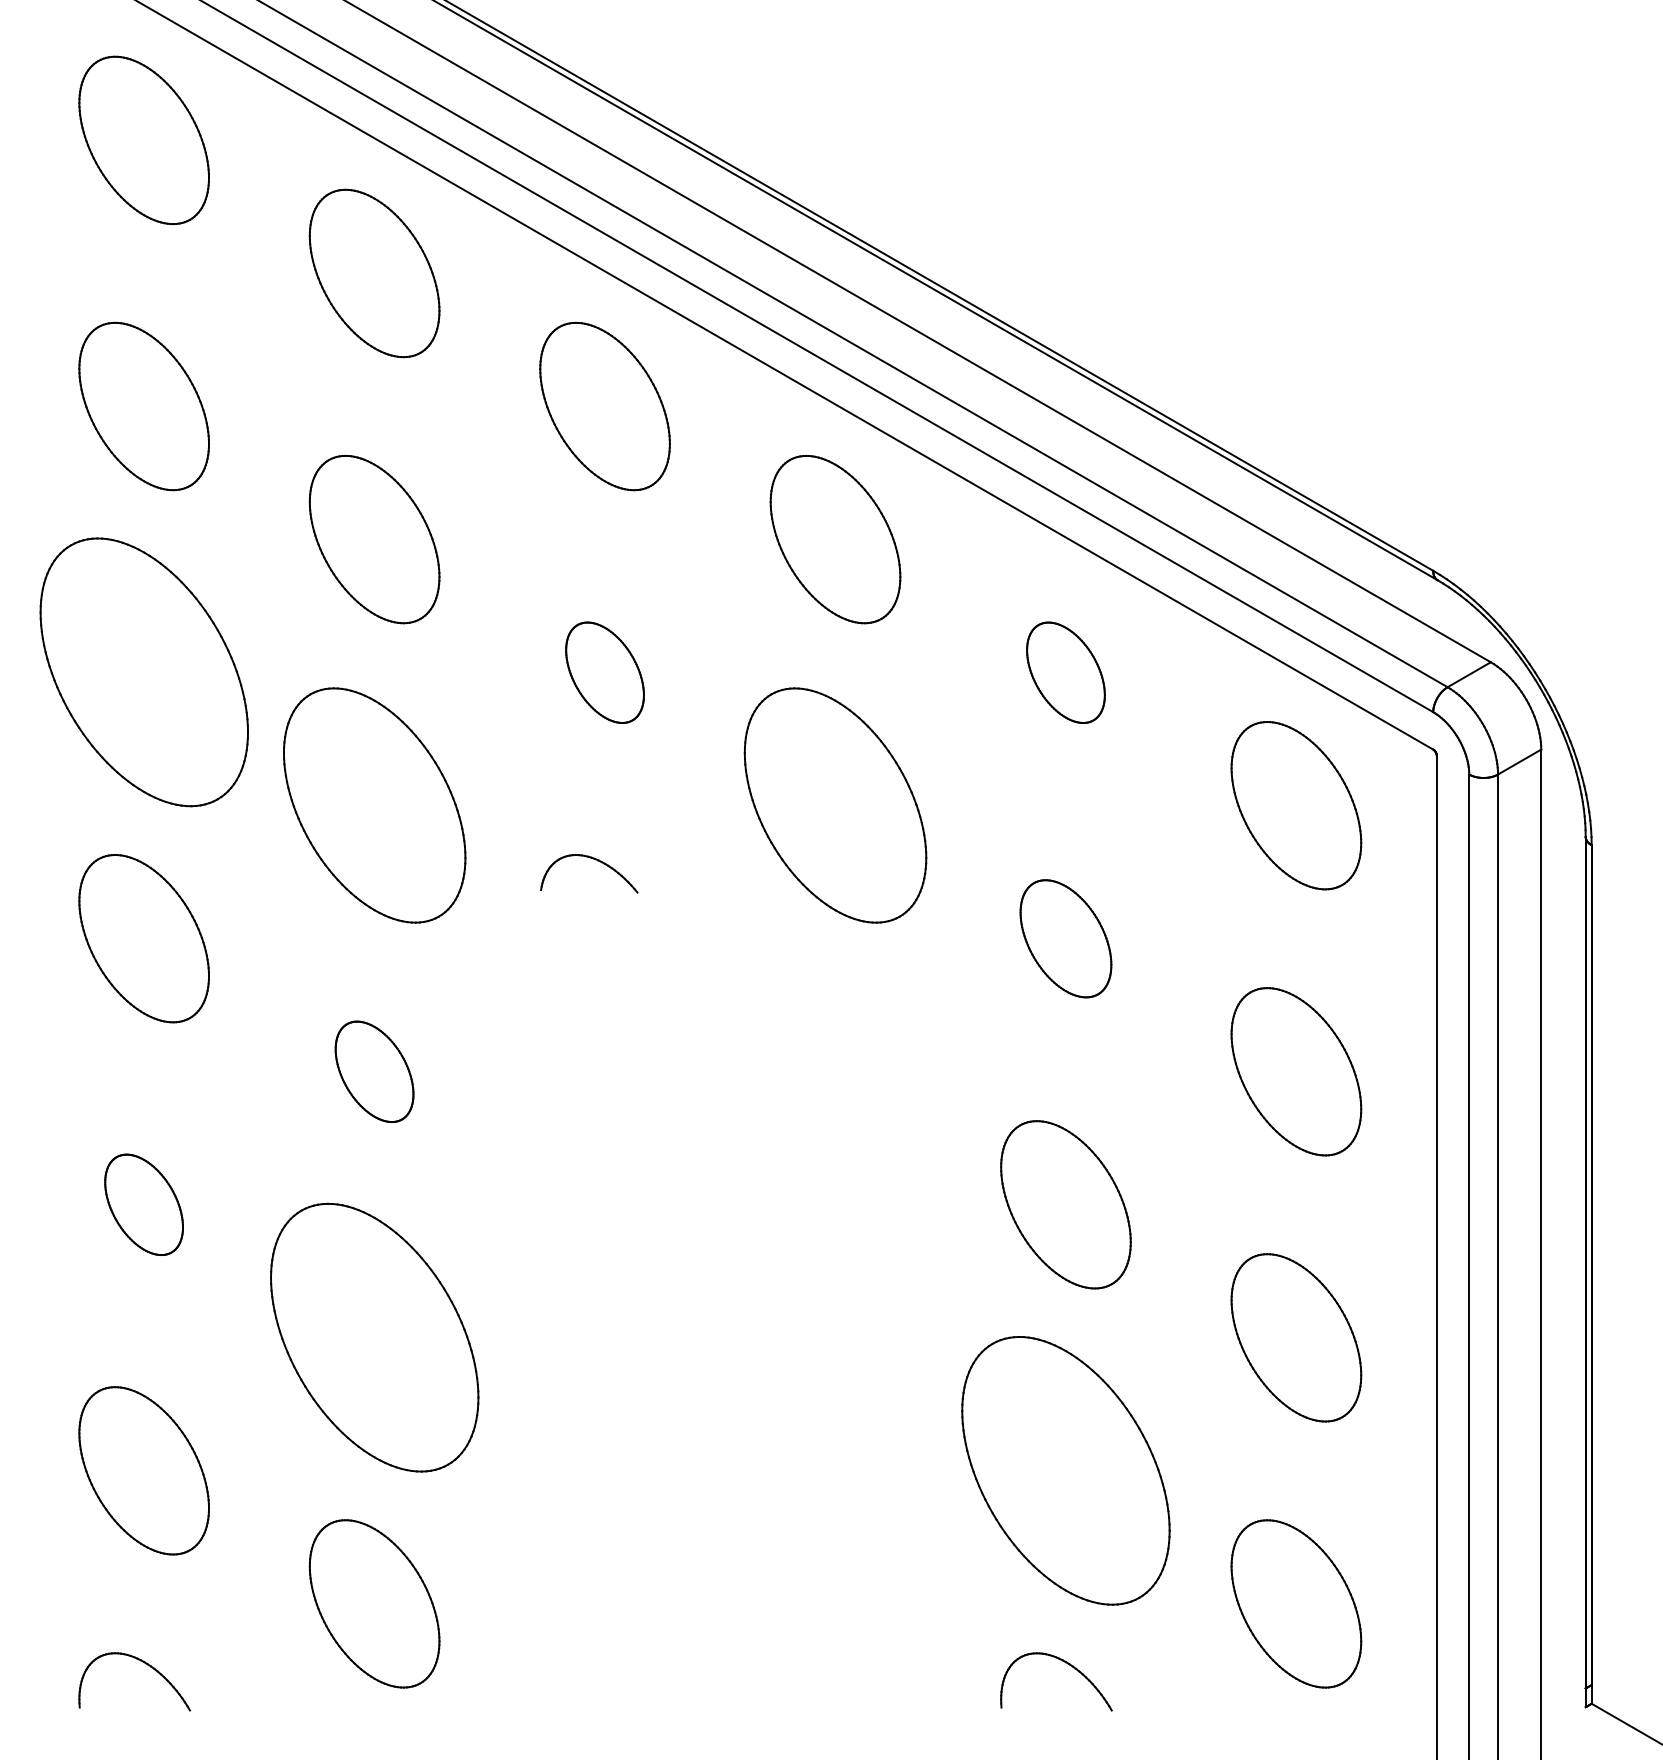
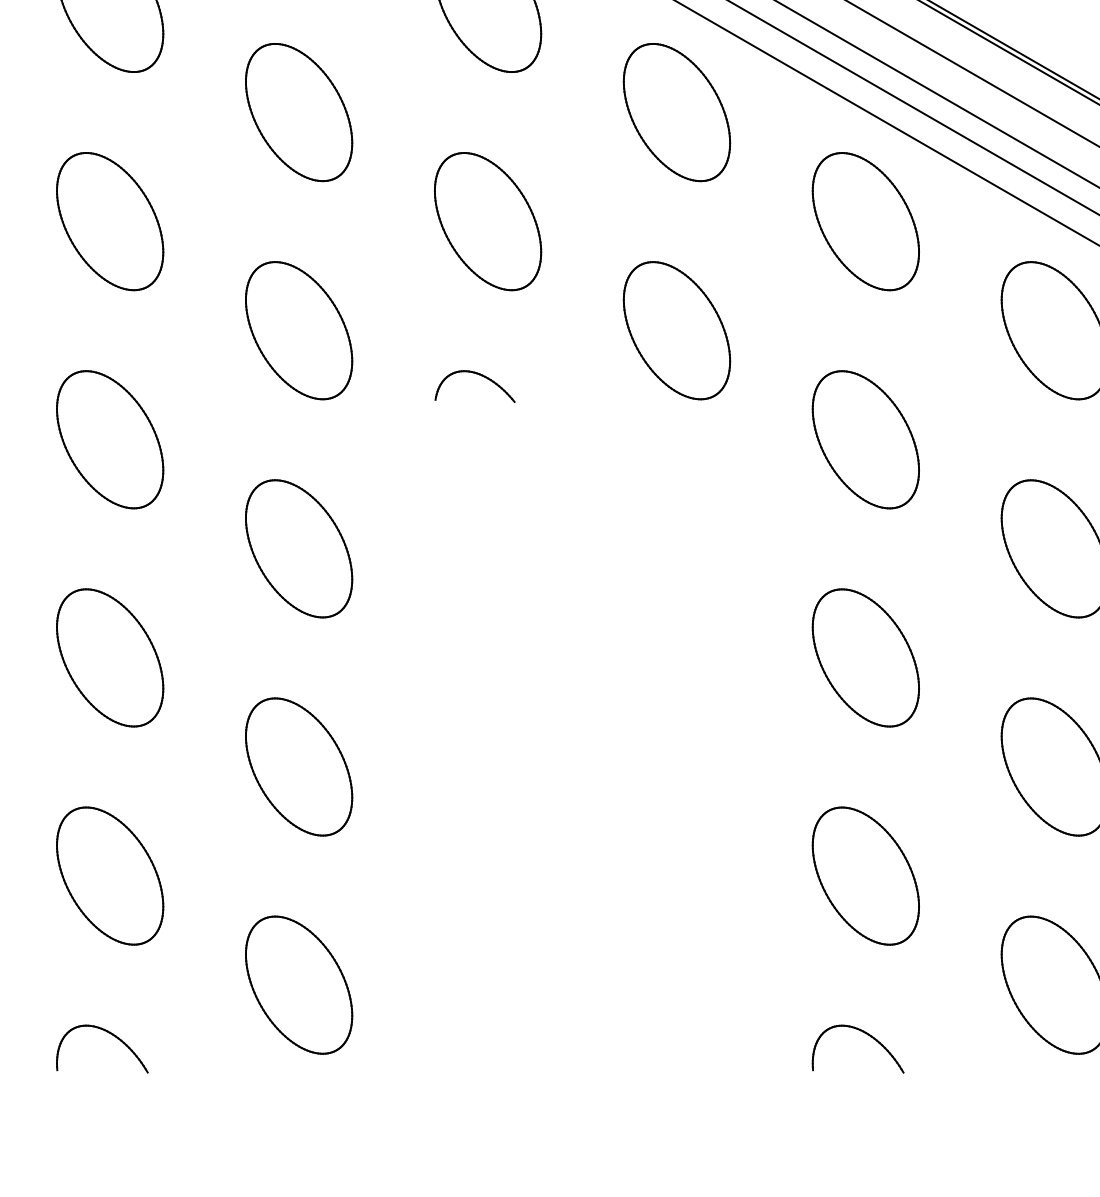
part: (143, 672) -> (109, 221), size x0.62
part: (604, 672) -> (487, 221), size x1.67
part: (1065, 672) -> (865, 221), size x1.67
part: (374, 805) -> (298, 330), size x0.71
part: (835, 805) -> (676, 330), size x0.71
part: (1065, 938) -> (865, 439), size x1.43
part: (374, 1071) -> (298, 548), size x1.67
part: (143, 1204) -> (109, 657), size x1.67
part: (374, 1337) -> (298, 766), size x0.62
part: (1065, 1470) -> (865, 875), size x0.62

